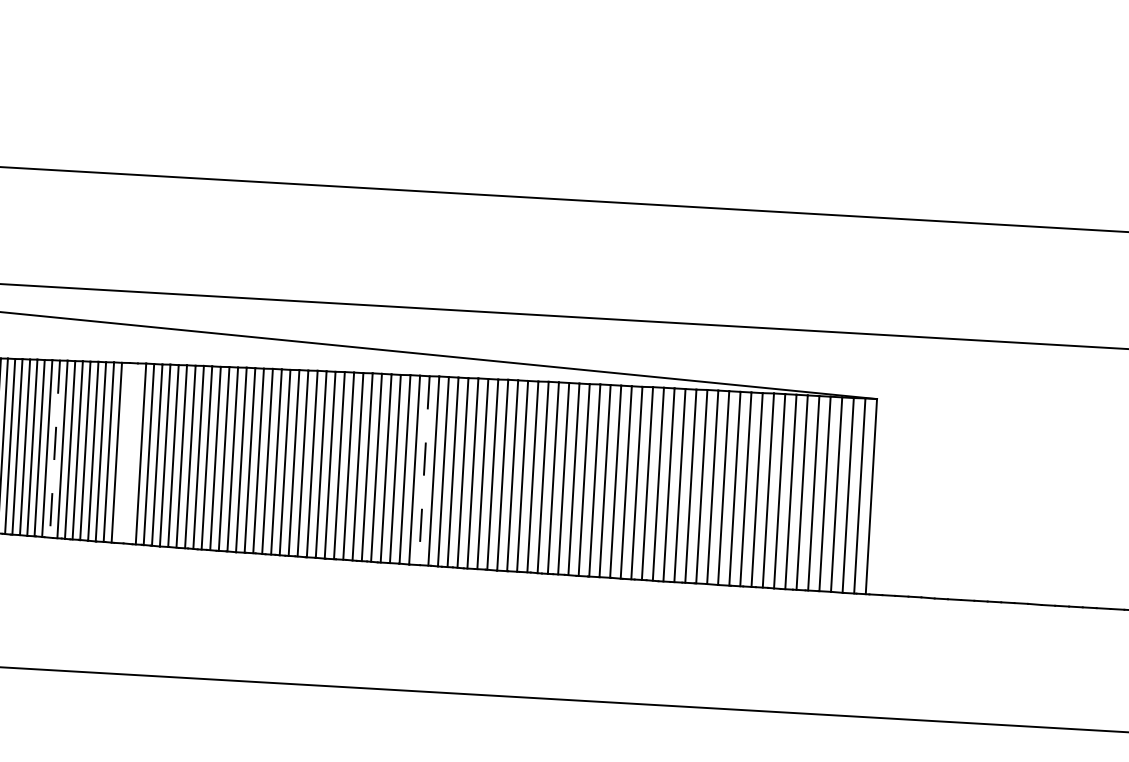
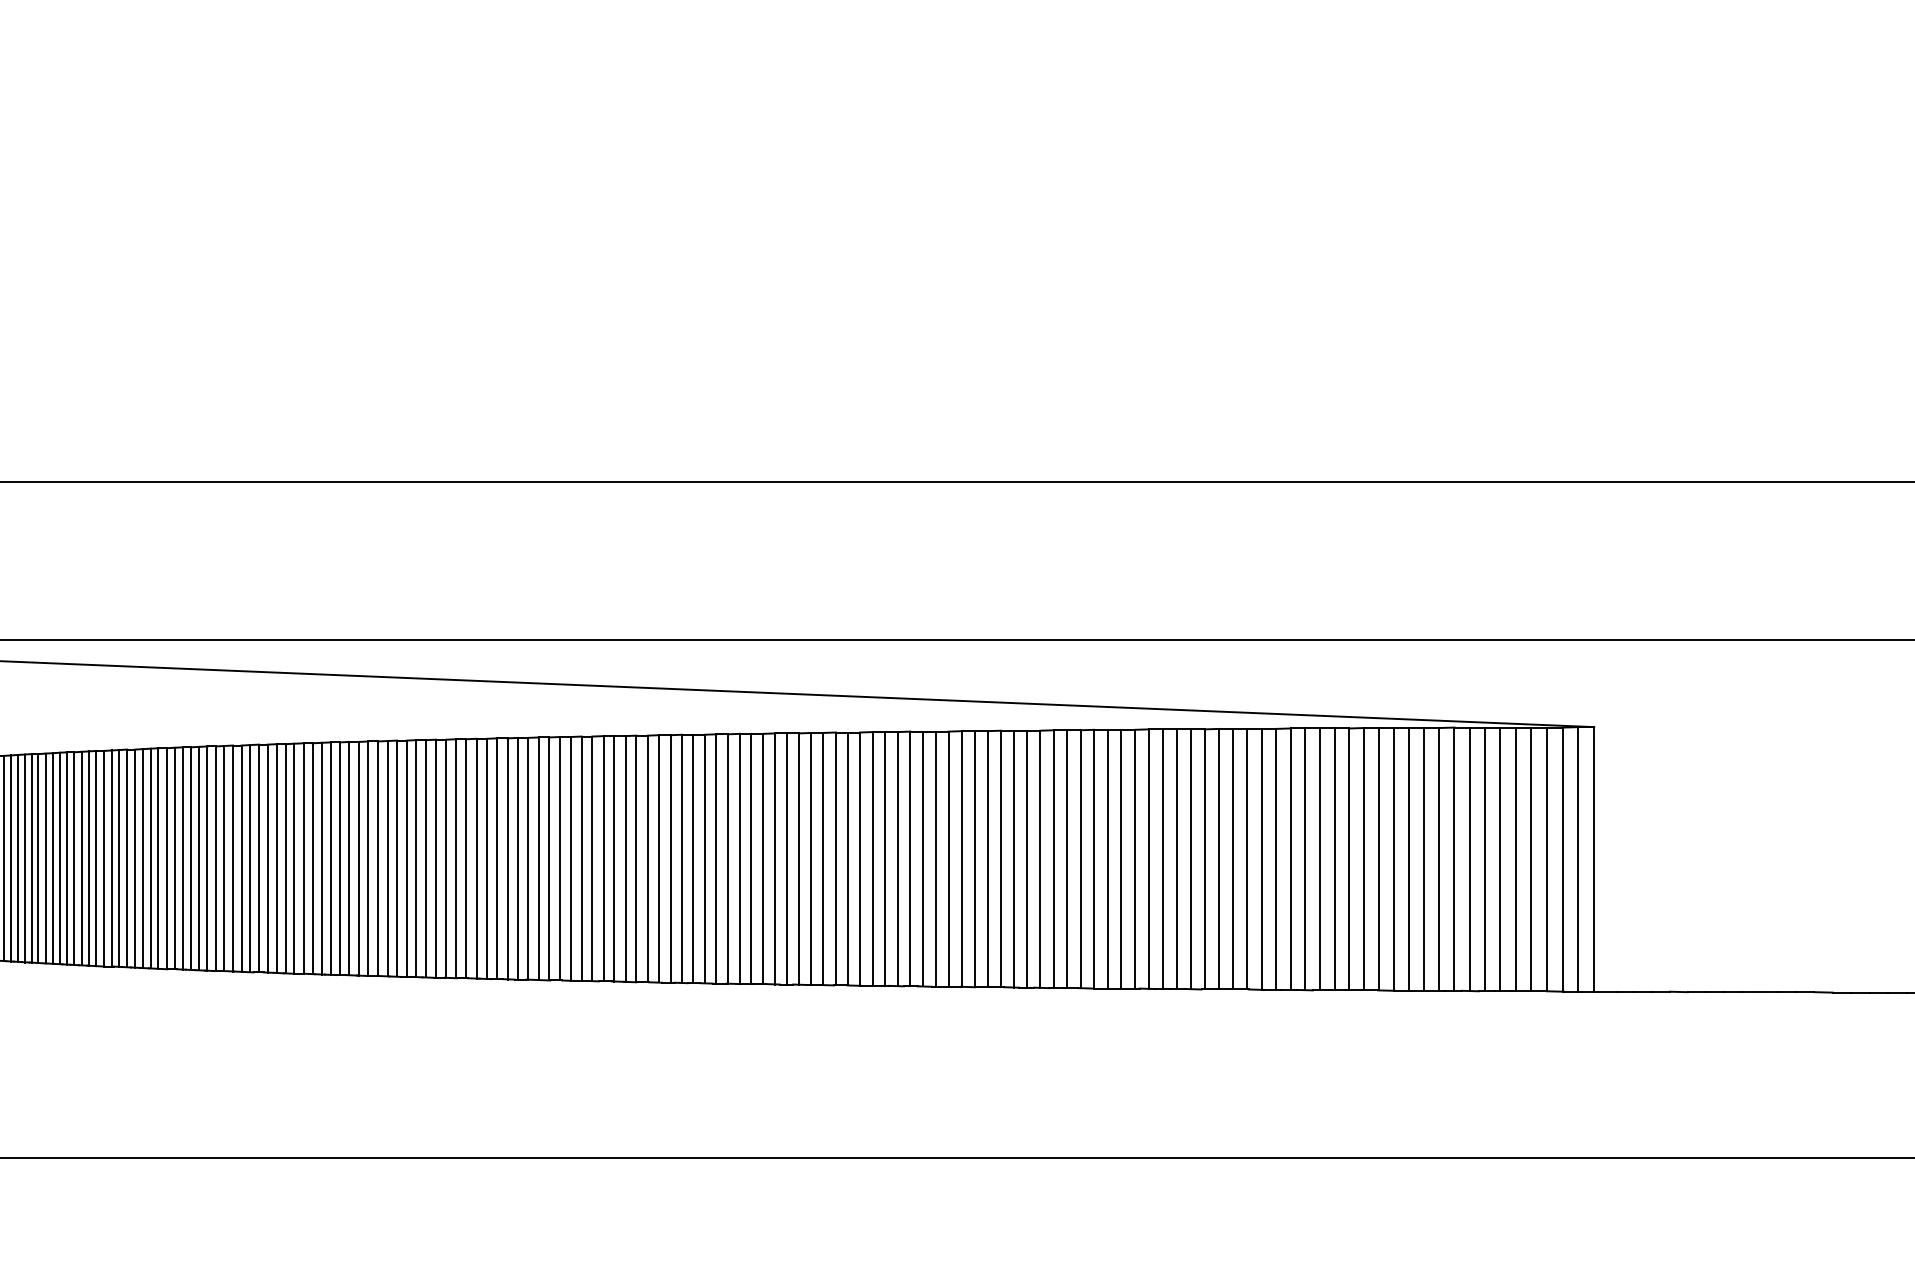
line: (54, 448) -> (486, 858), dashed -> solid
line: (124, 452) -> (581, 858), added
line: (132, 453) -> (592, 858), added
line: (424, 470) -> (987, 859), dashed -> solid

